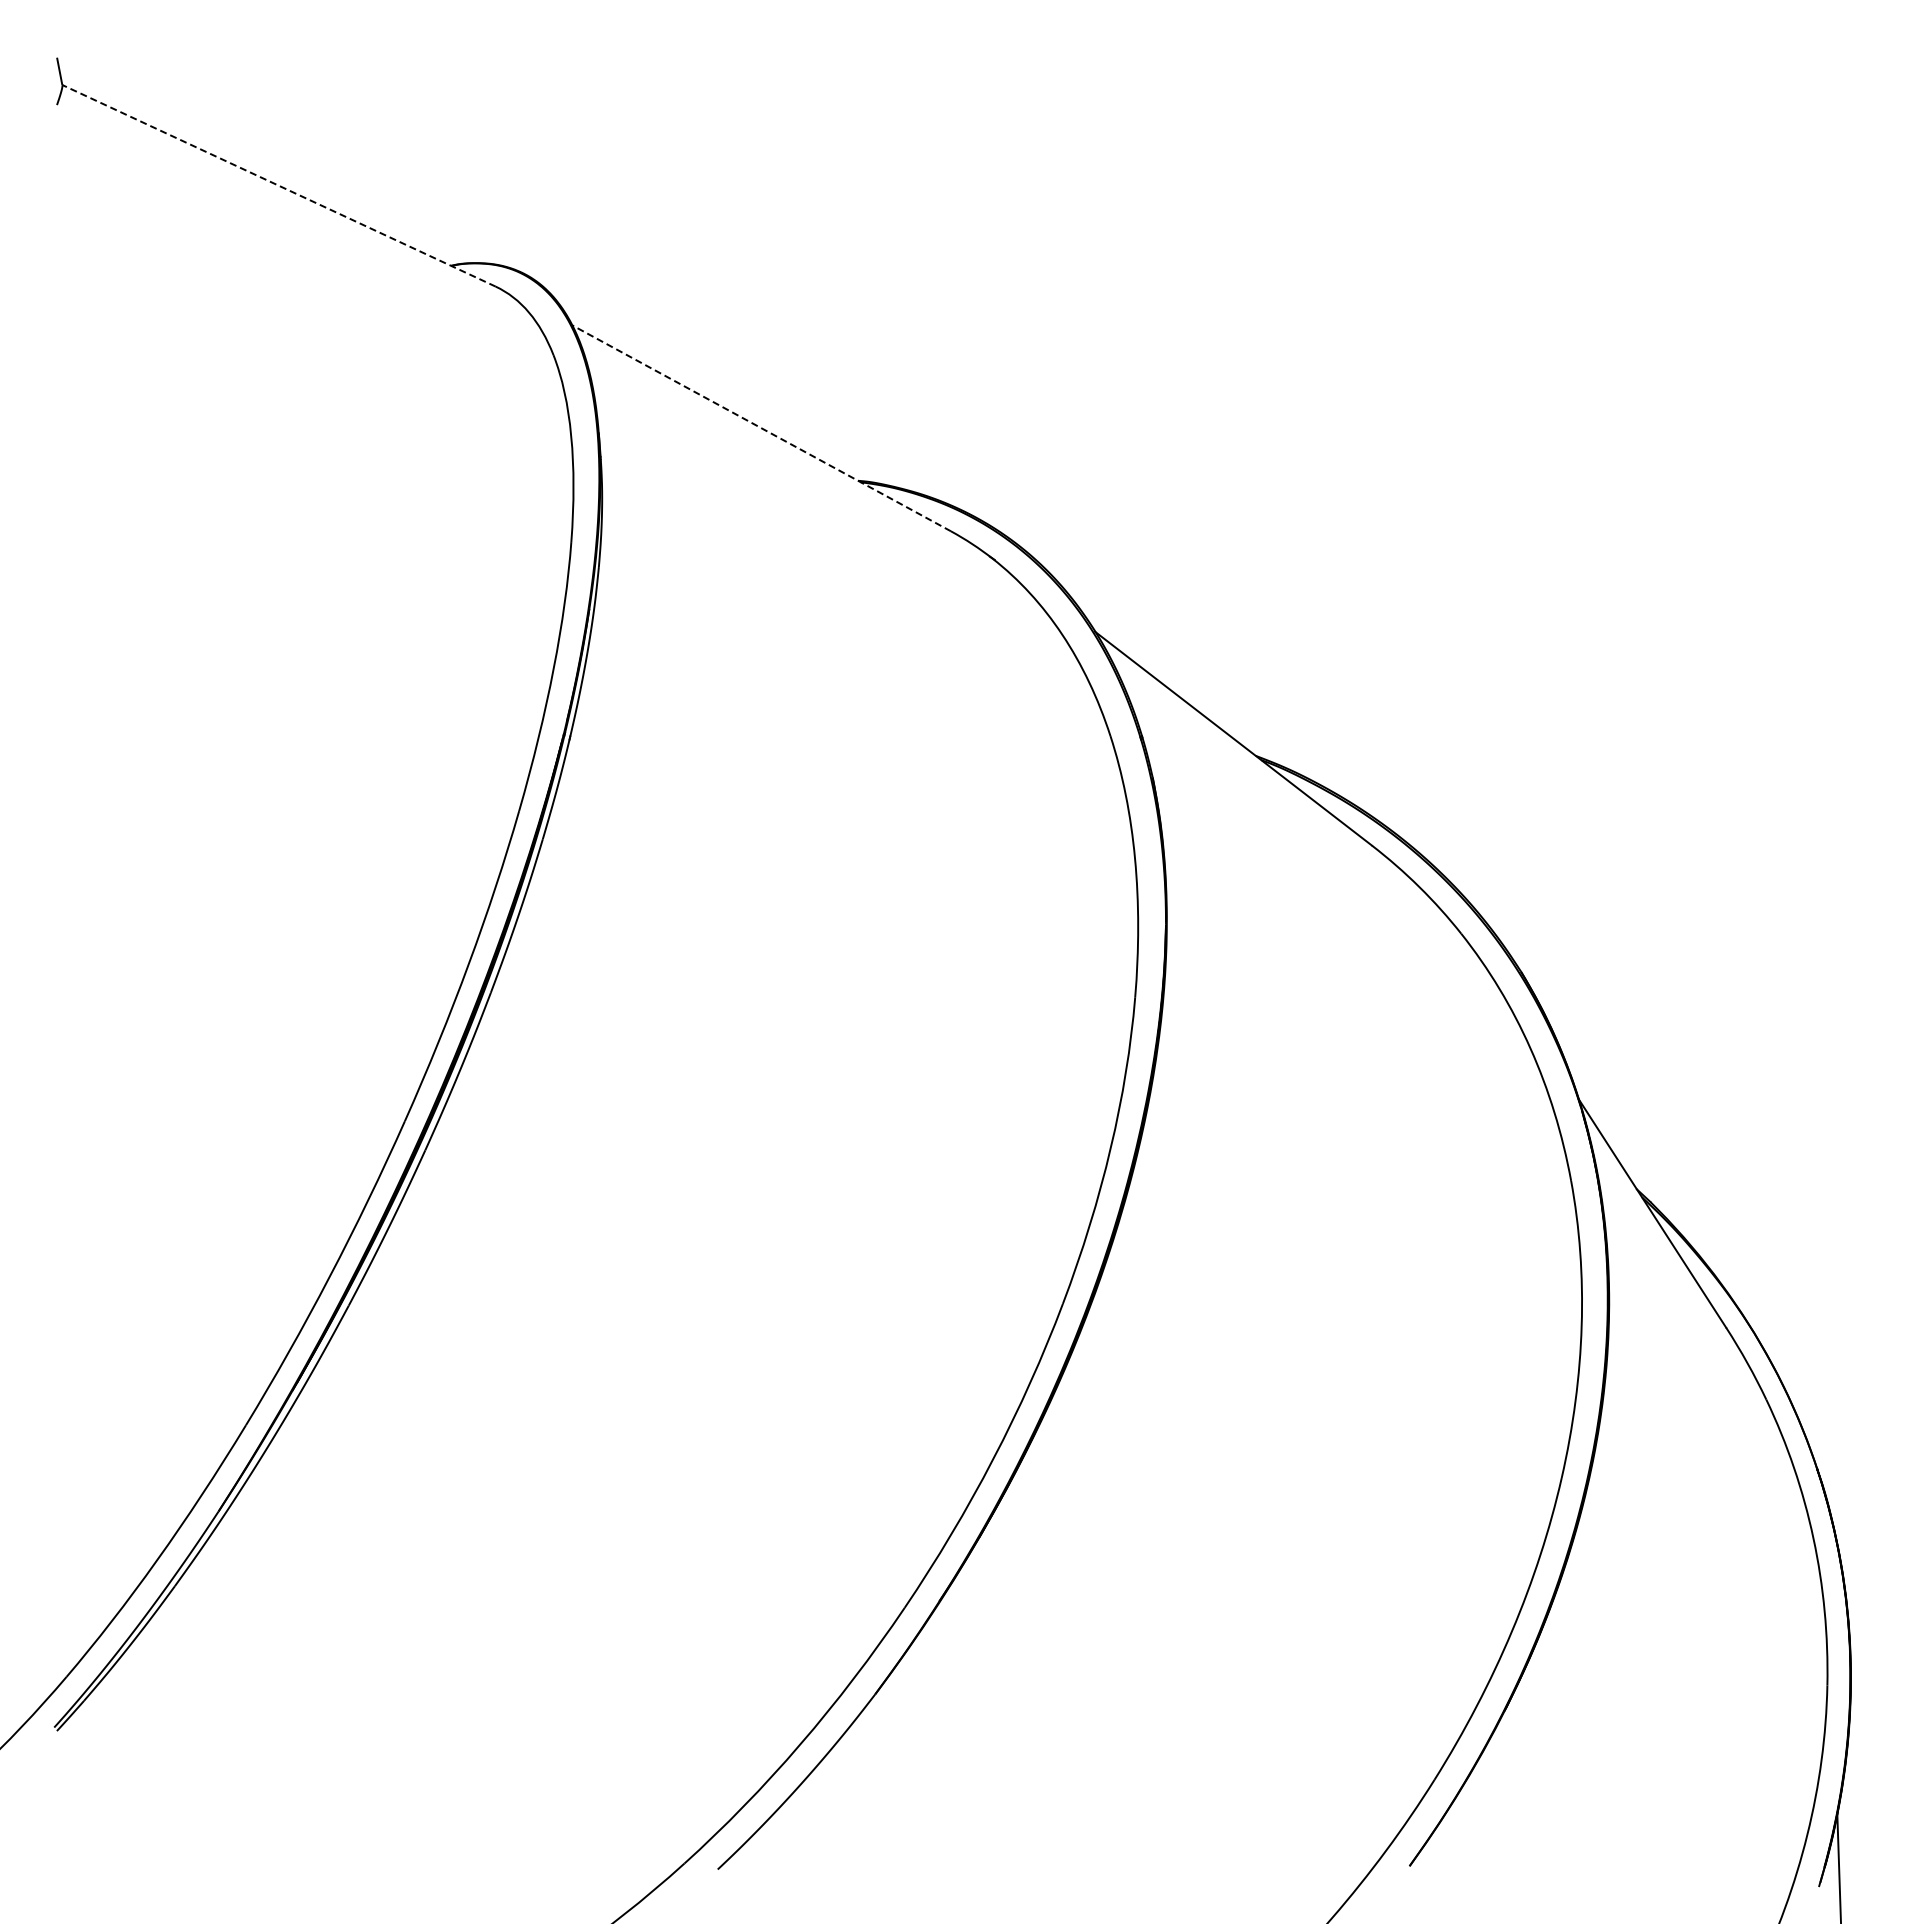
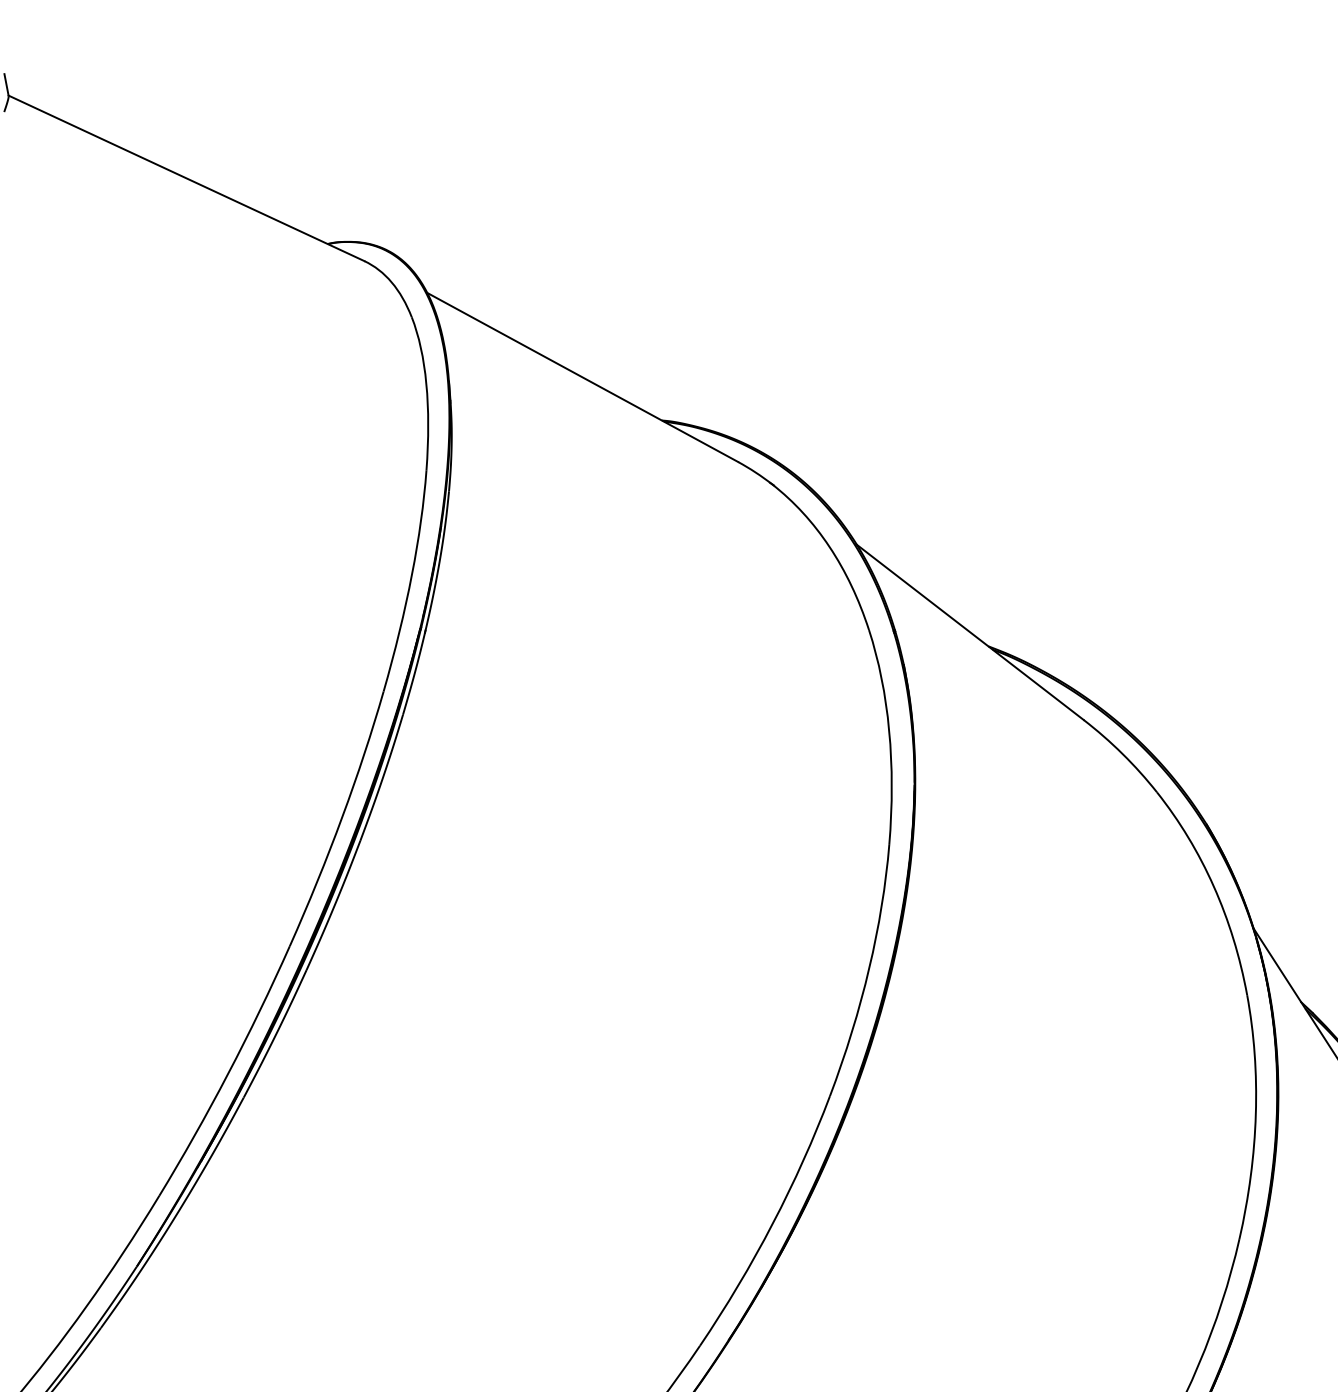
line: (278, 185) -> (186, 178), dashed -> solid
line: (761, 428) -> (582, 377), dashed -> solid

